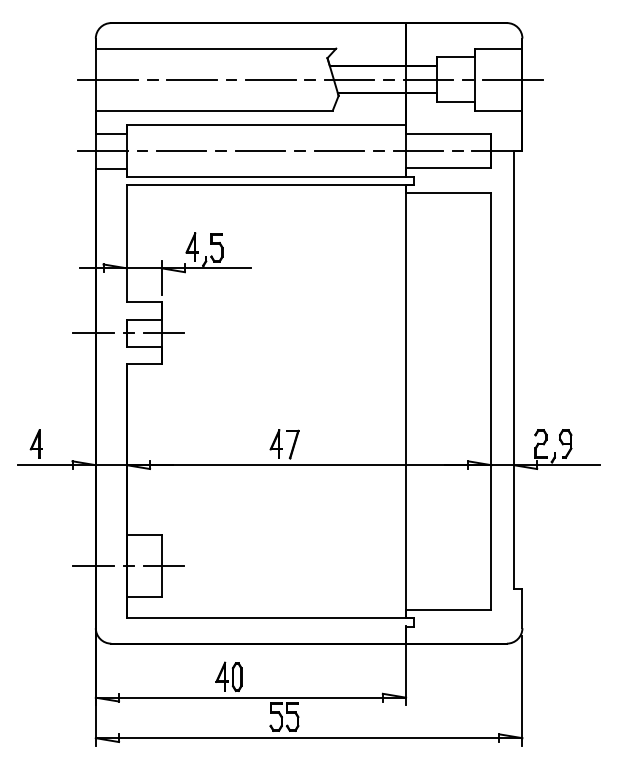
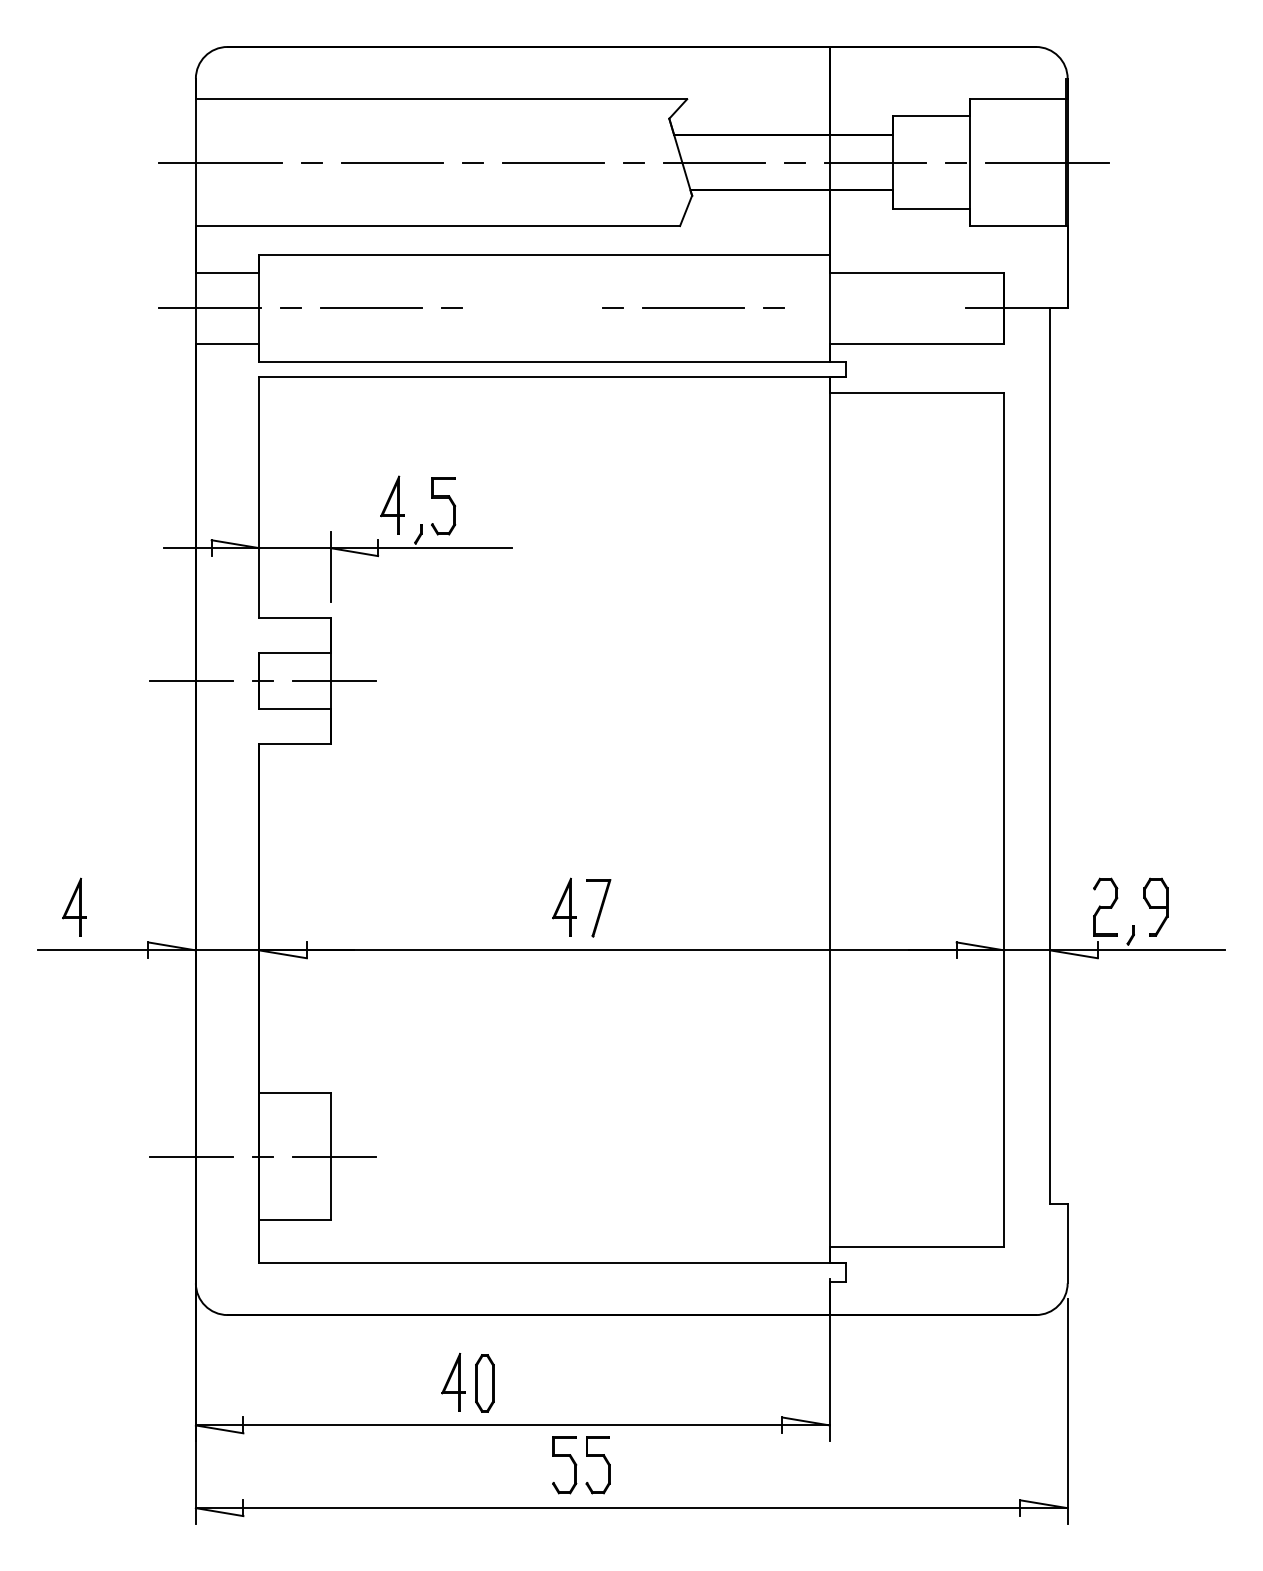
line: (457, 150) -> (934, 307), removed
line: (260, 151) -> (532, 309), removed
line: (417, 151) -> (853, 309), removed

